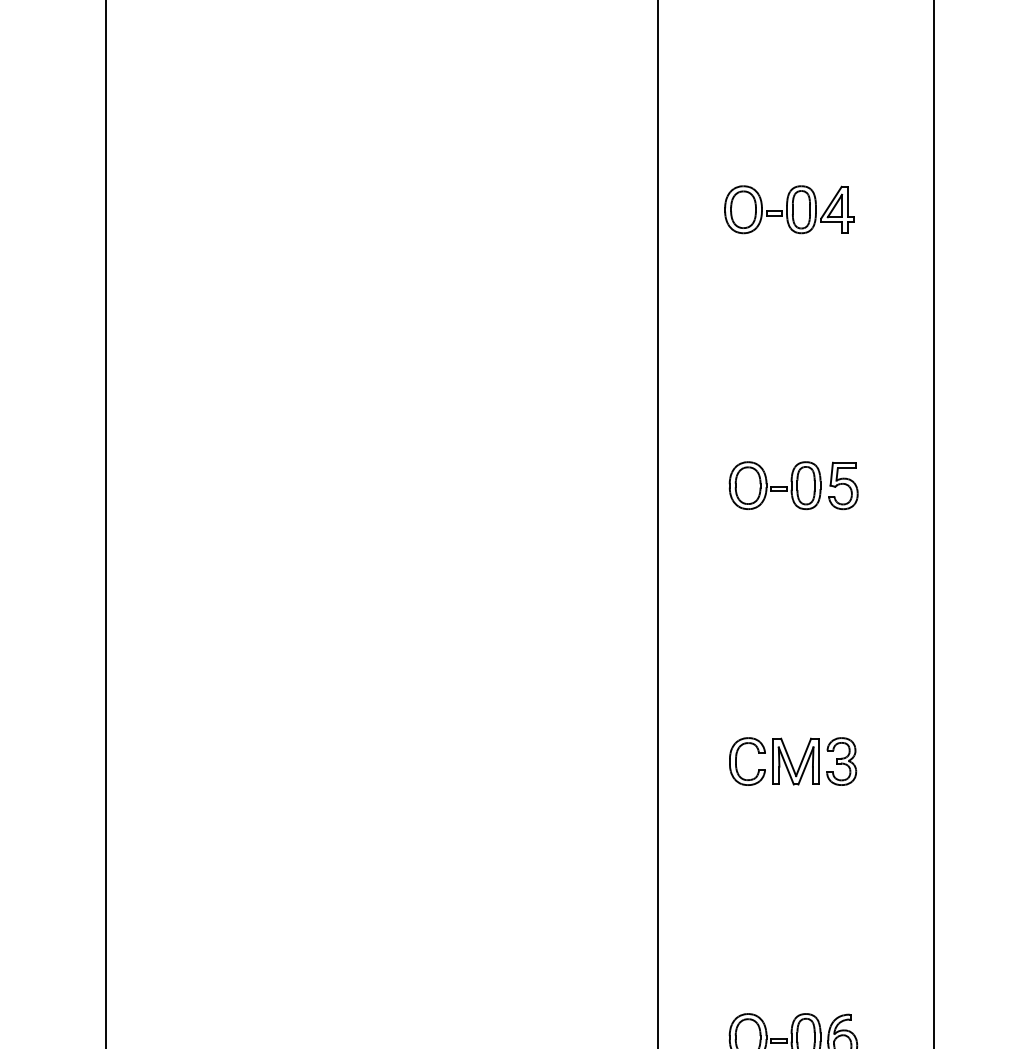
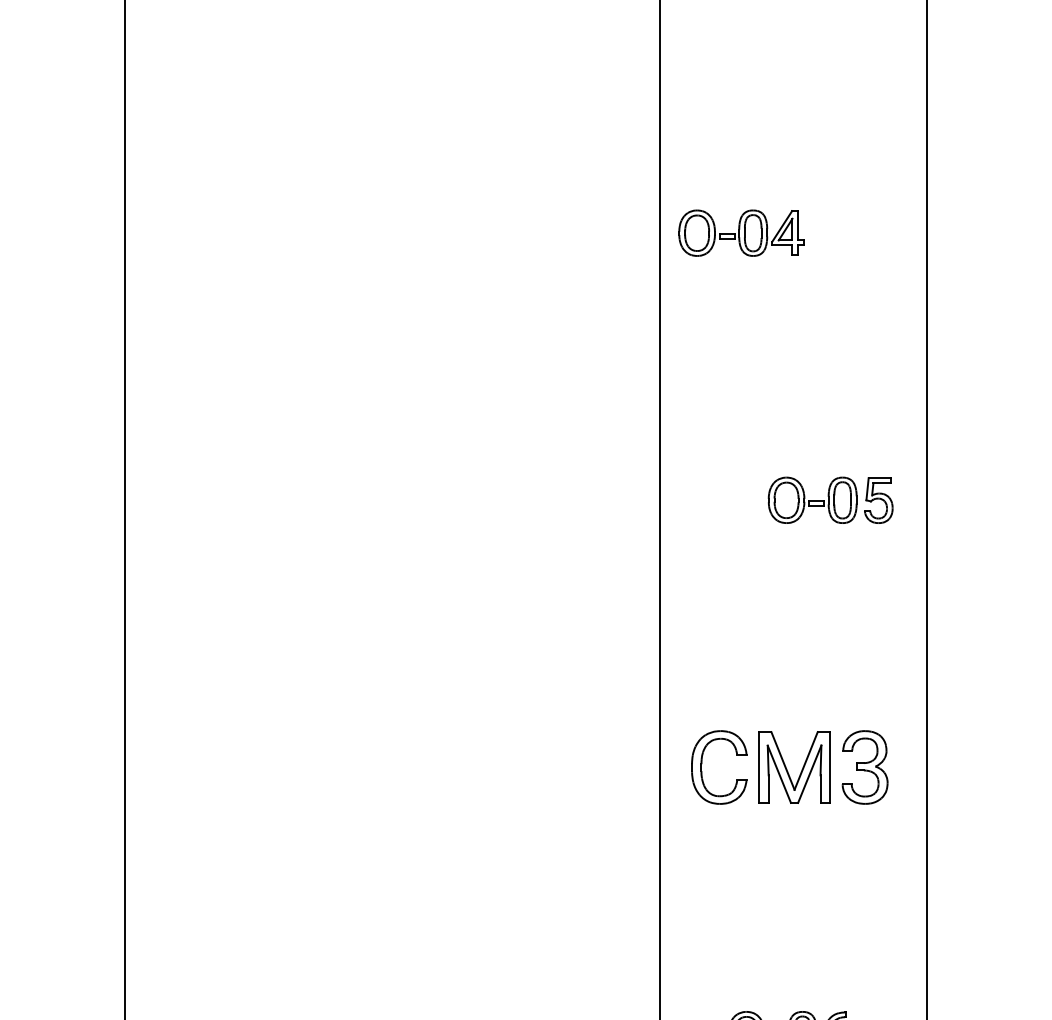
part: (789, 209) -> (741, 232), moved
part: (793, 484) -> (830, 499), moved
part: (793, 761) -> (790, 767), size x1.6

